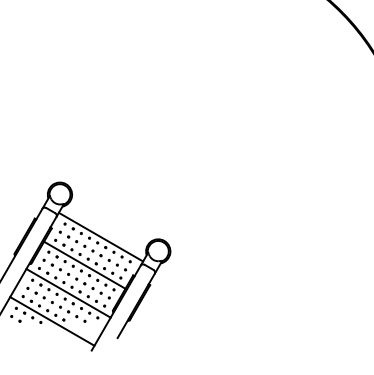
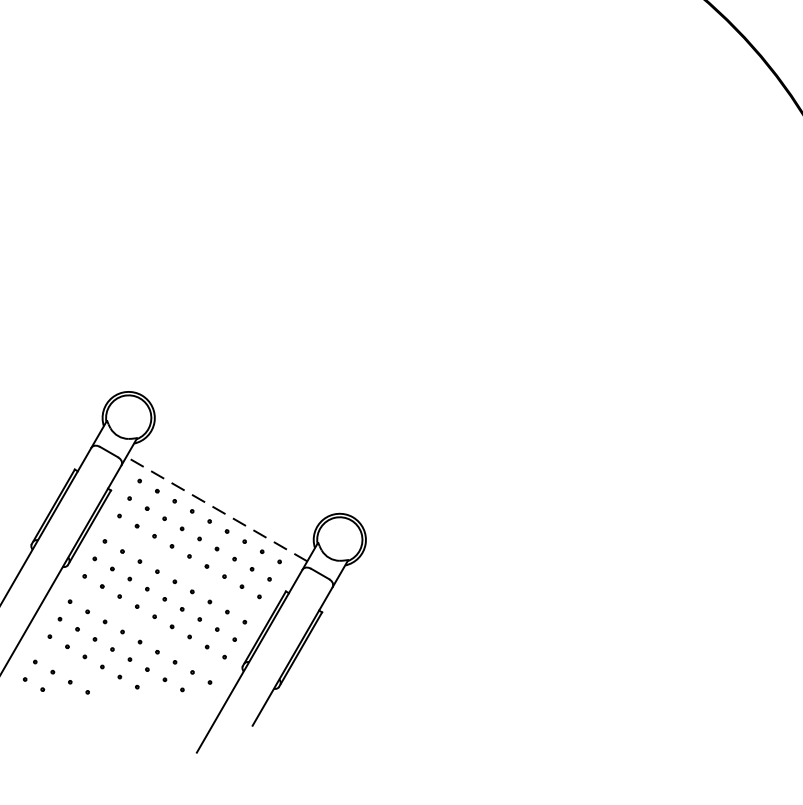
line: (101, 237) -> (217, 509), solid -> dashed
line: (84, 264) -> (181, 567), removed
line: (68, 293) -> (147, 630), removed
line: (52, 321) -> (112, 690), removed

